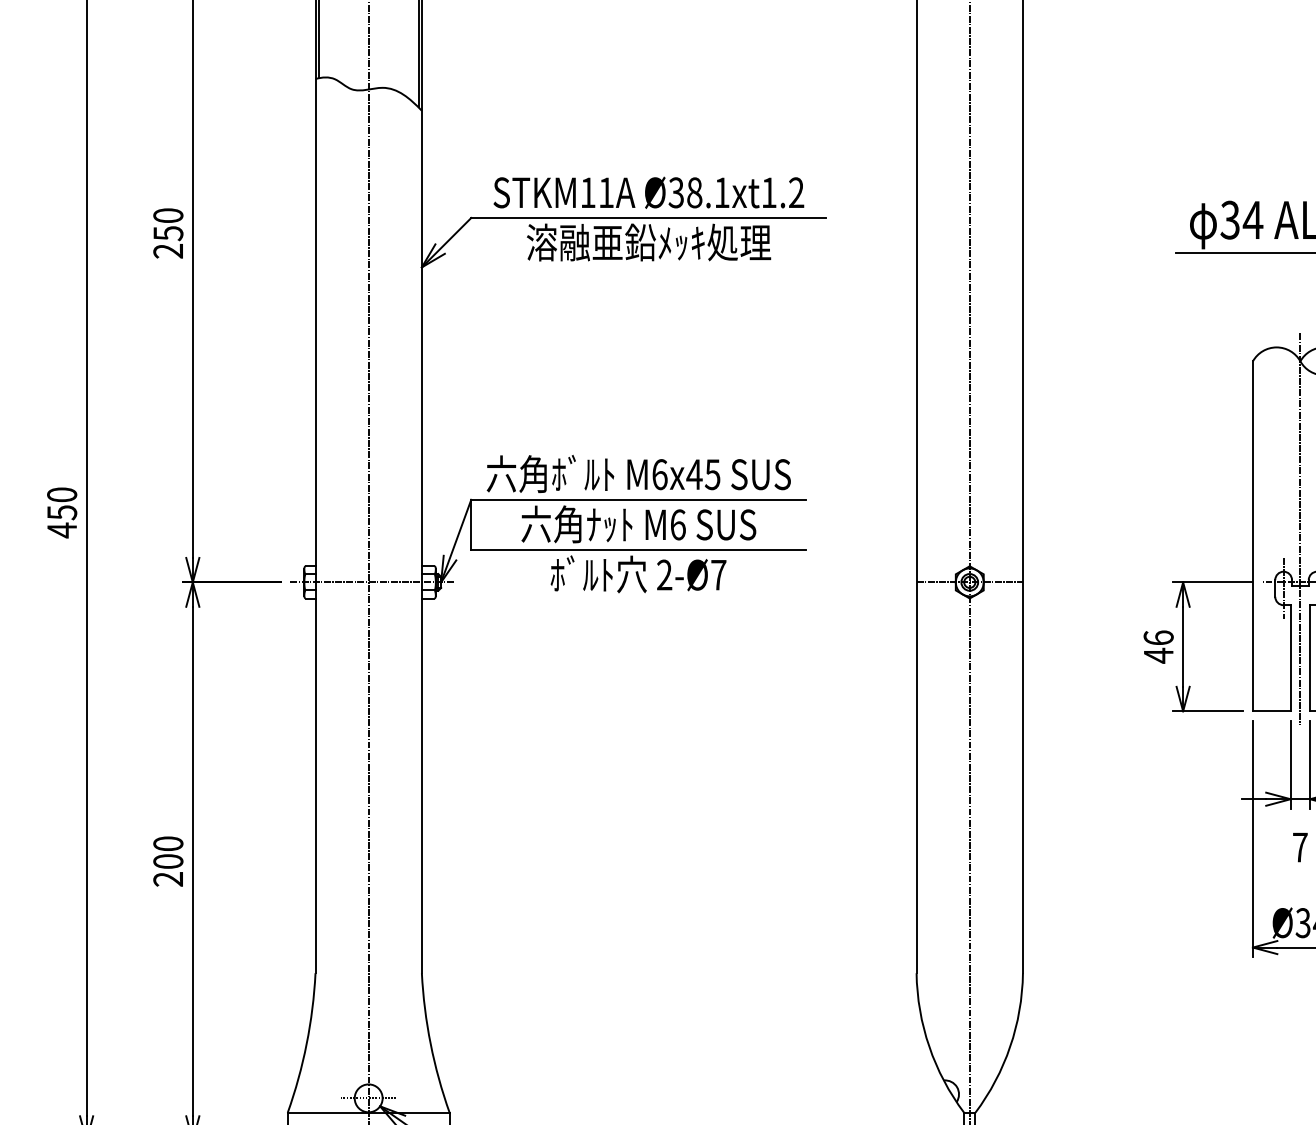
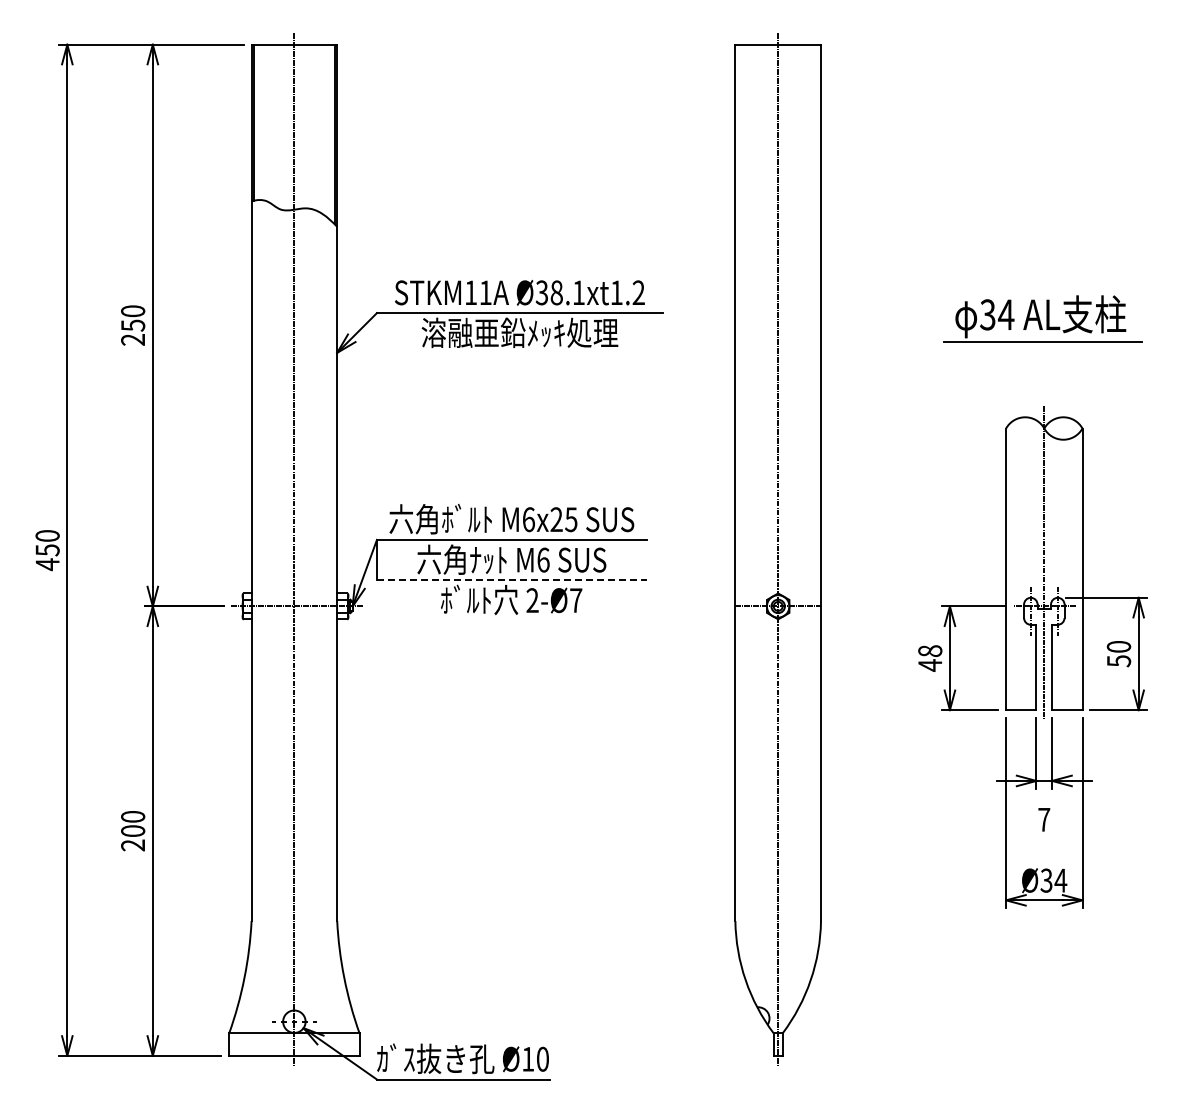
text: (694, 474) -> (556, 519), M6x45 -> M6x25
line: (638, 550) -> (511, 580), solid -> dashed
text: (1158, 637) -> (930, 650), 46 -> 48

